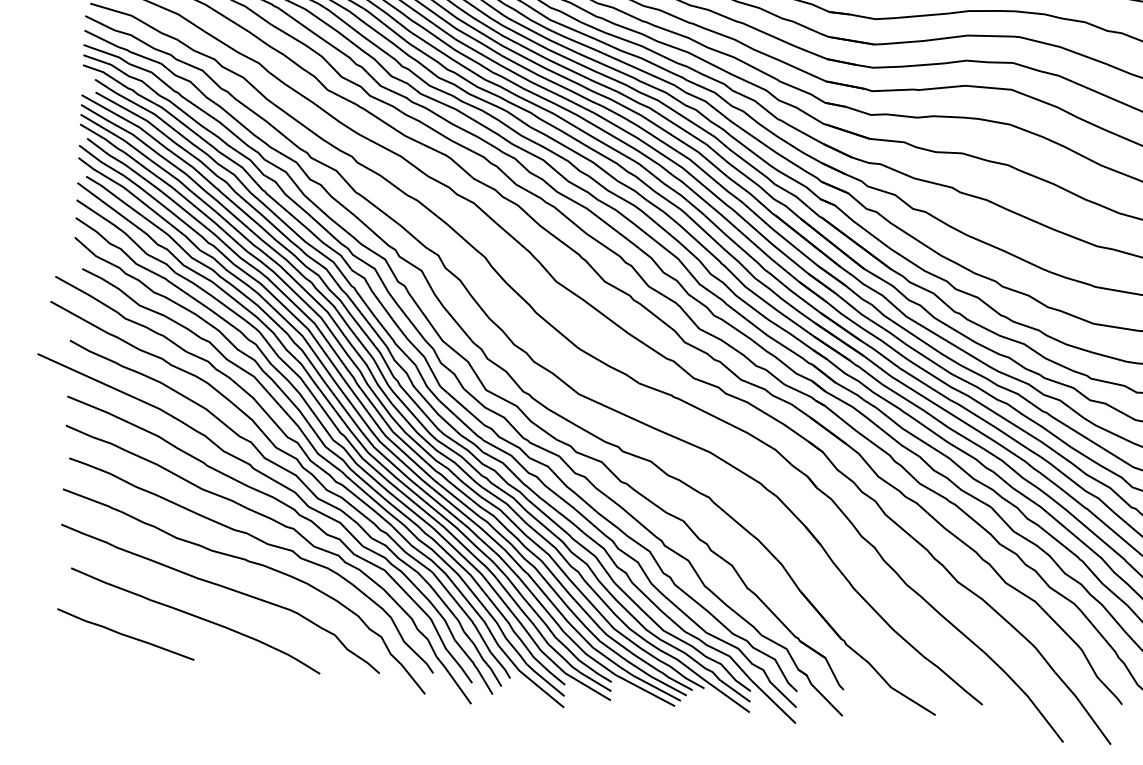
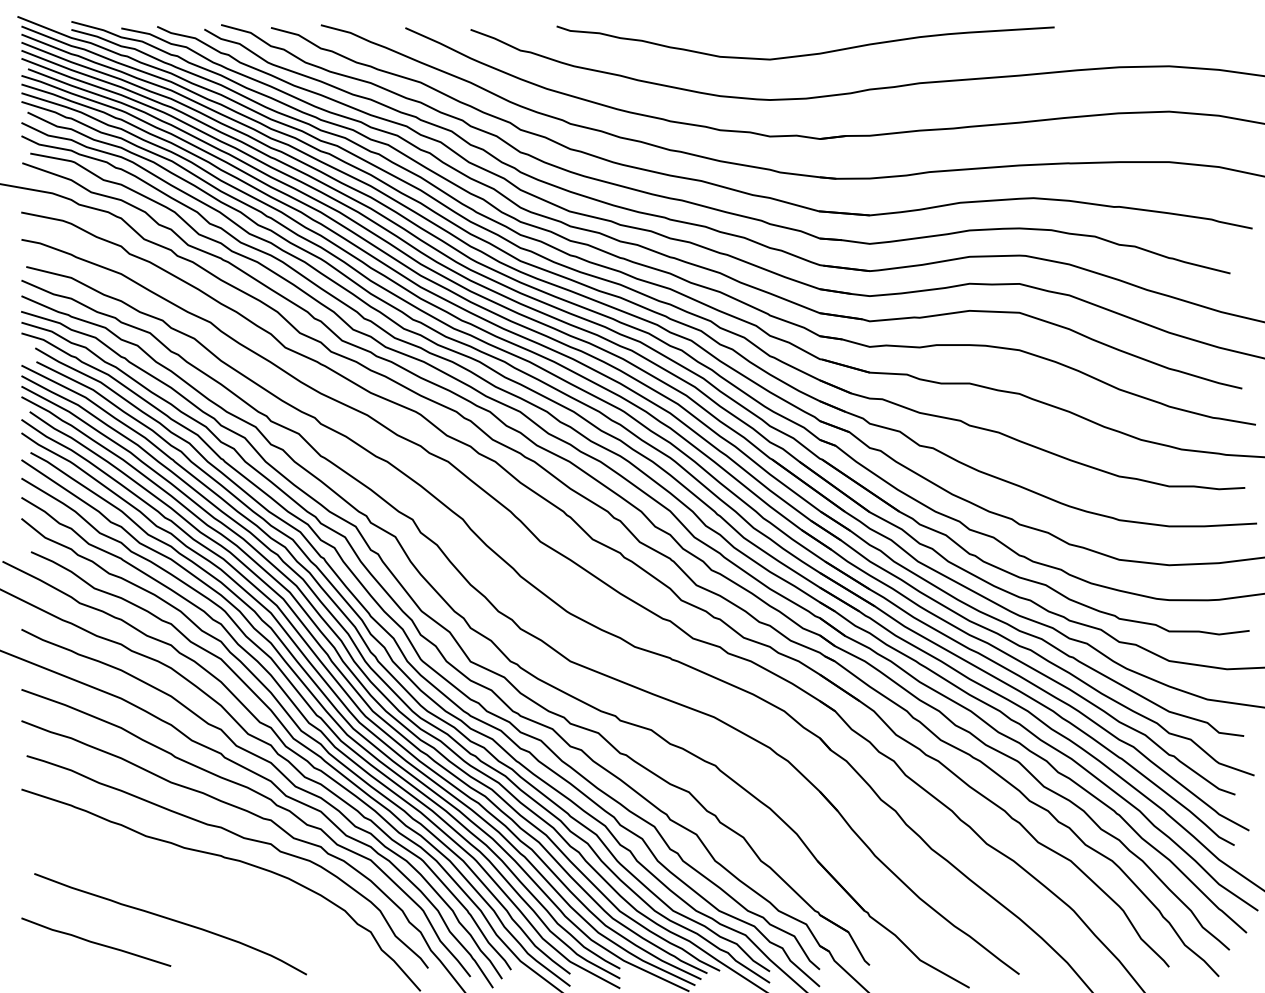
curve: (224, 588) -> (199, 887), removed

